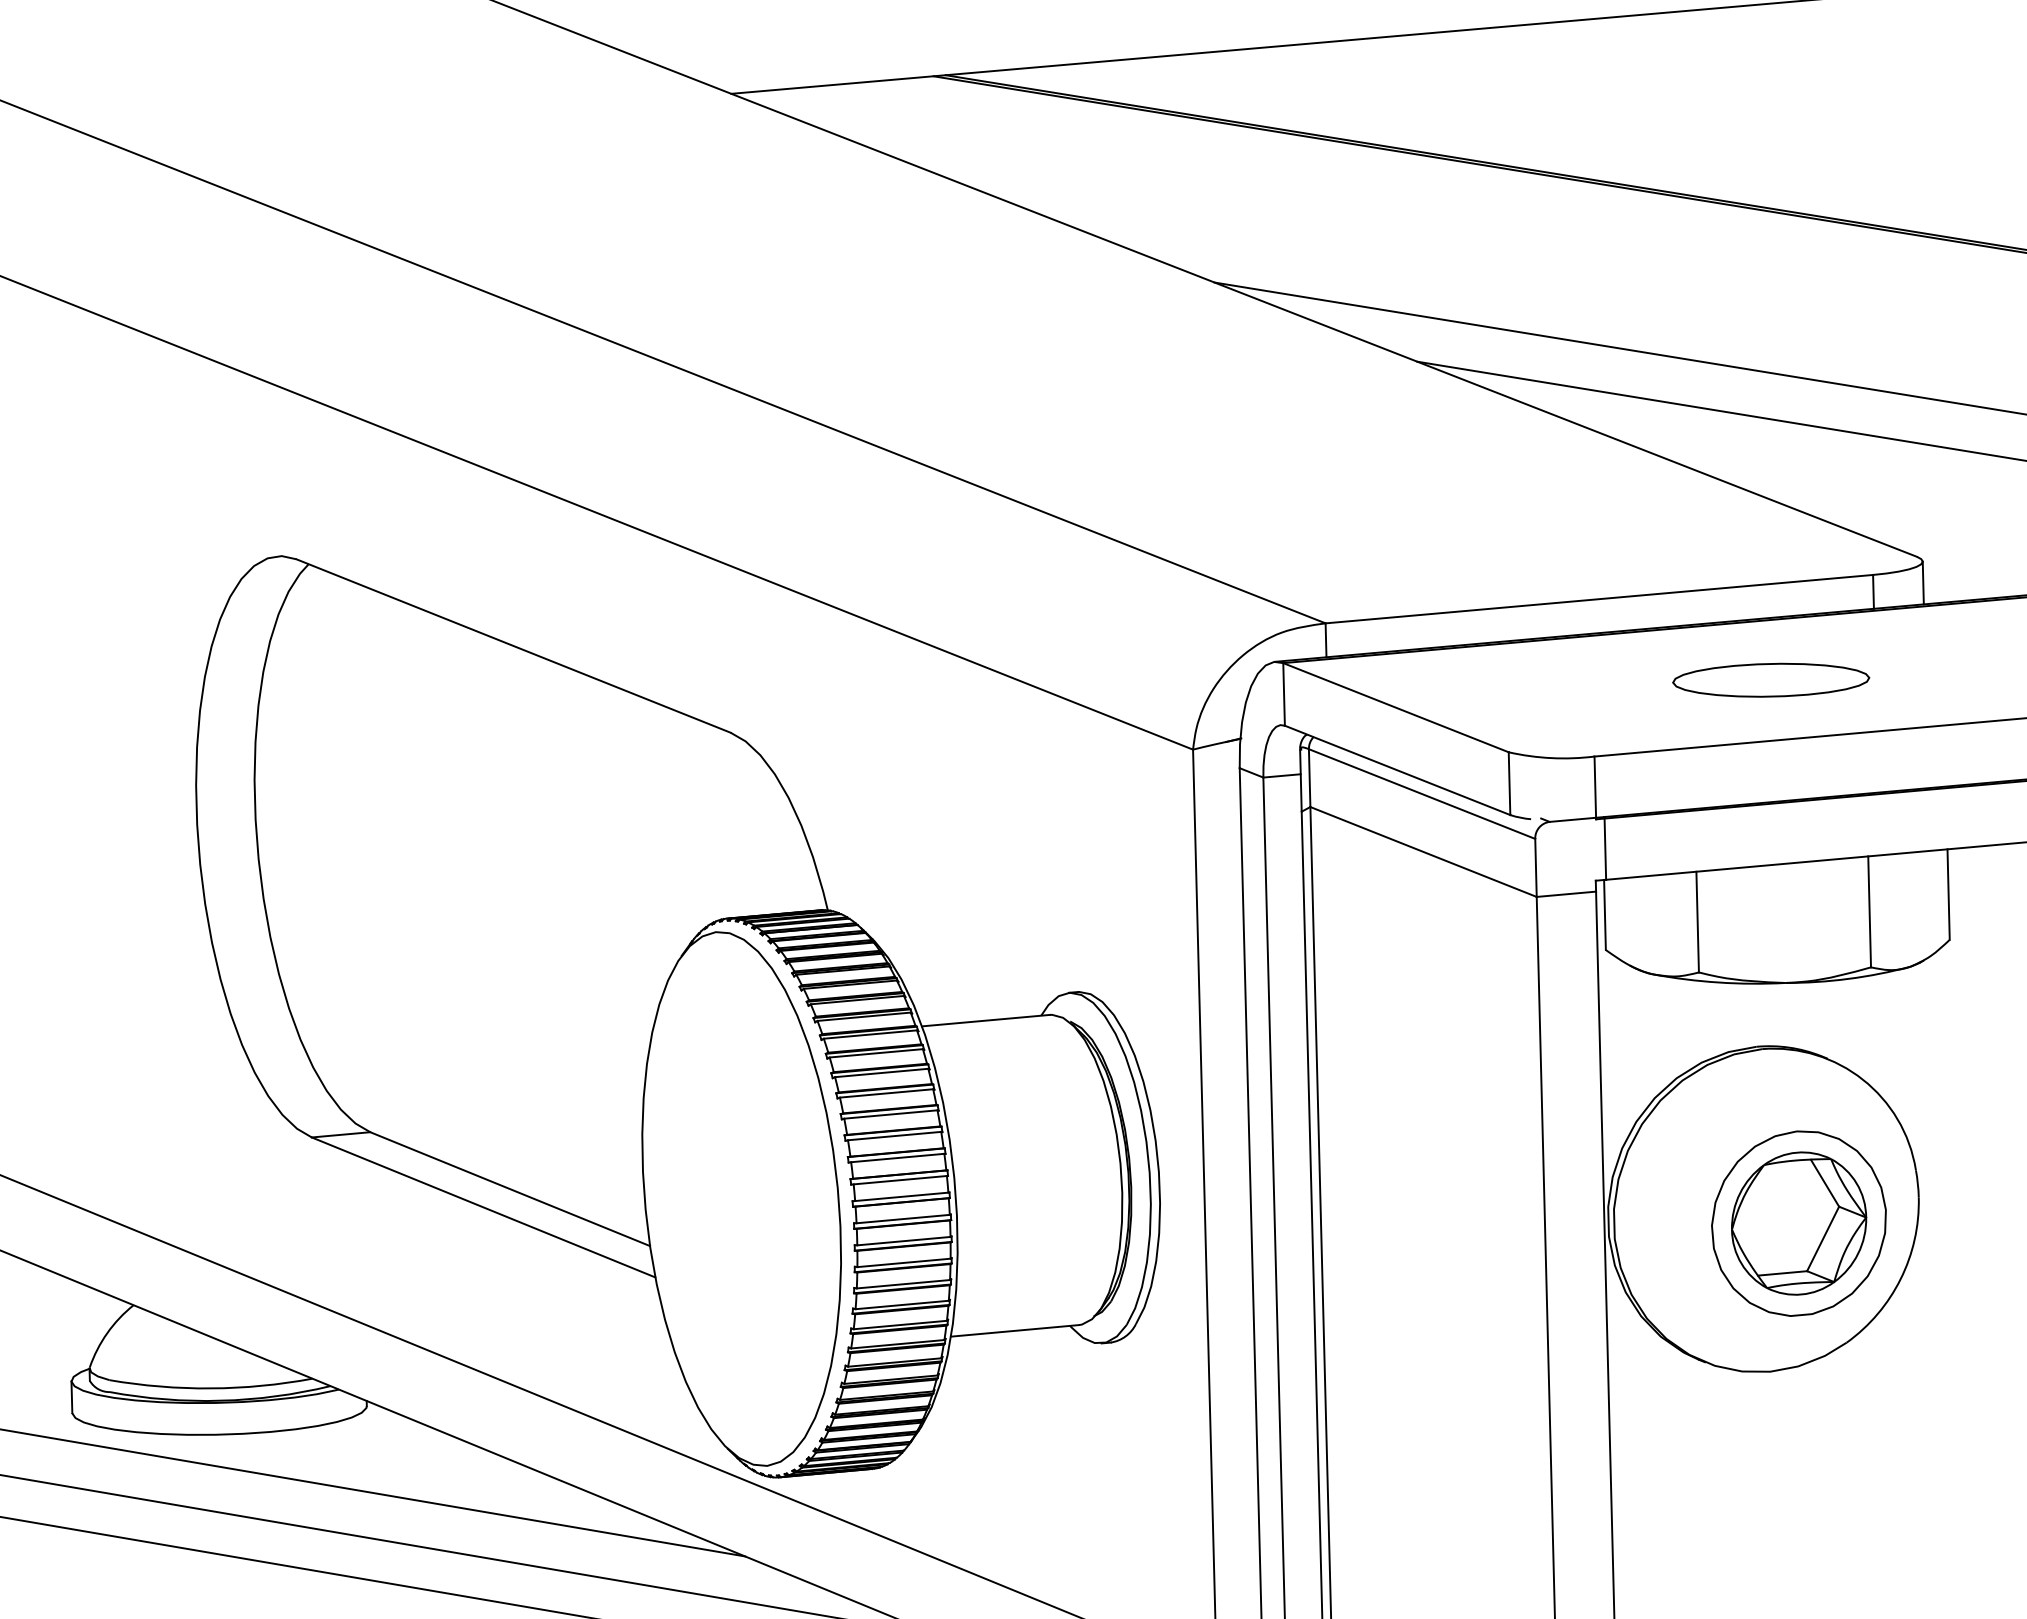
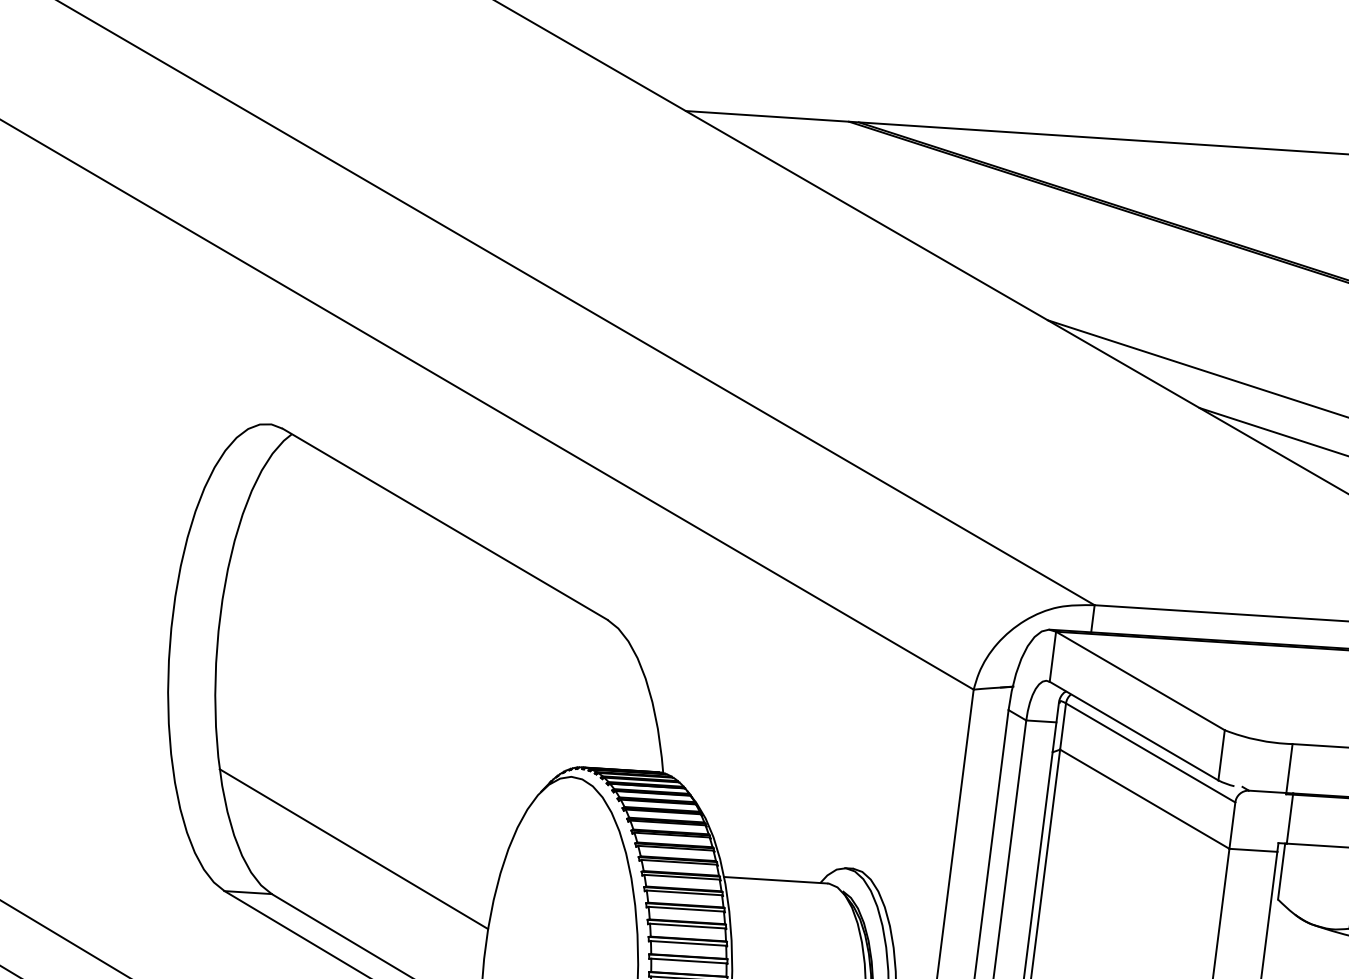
line: (462, 1061) -> (353, 848), added

